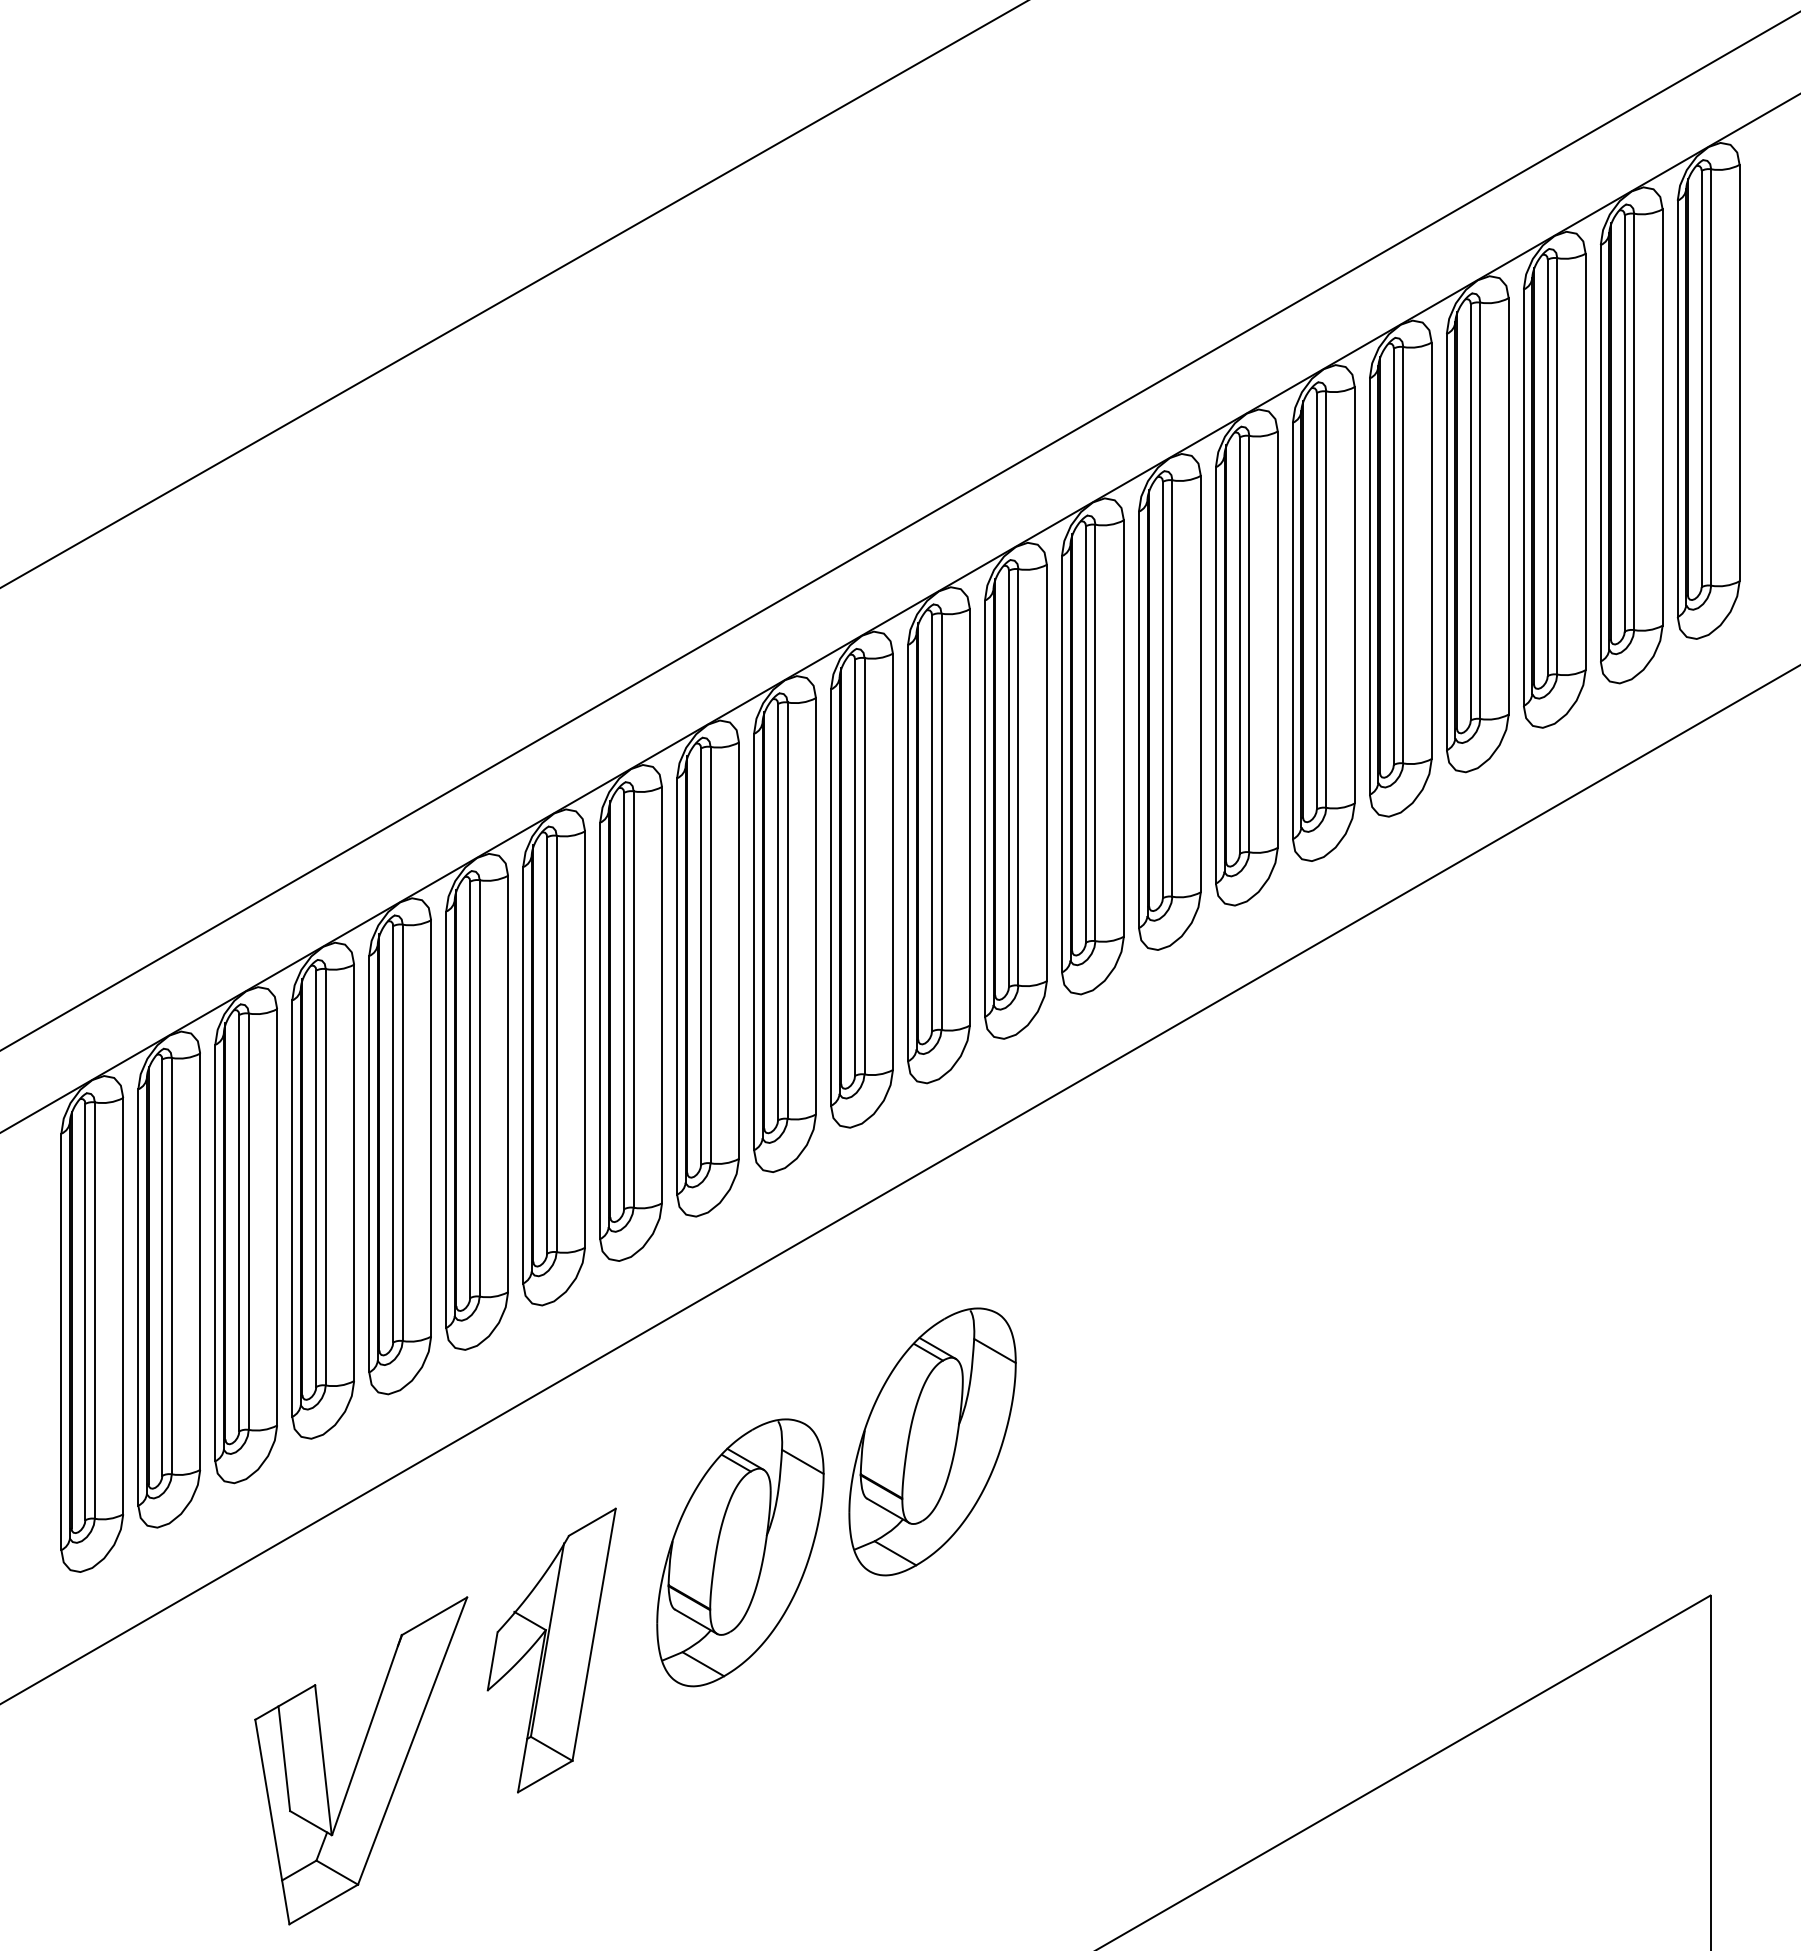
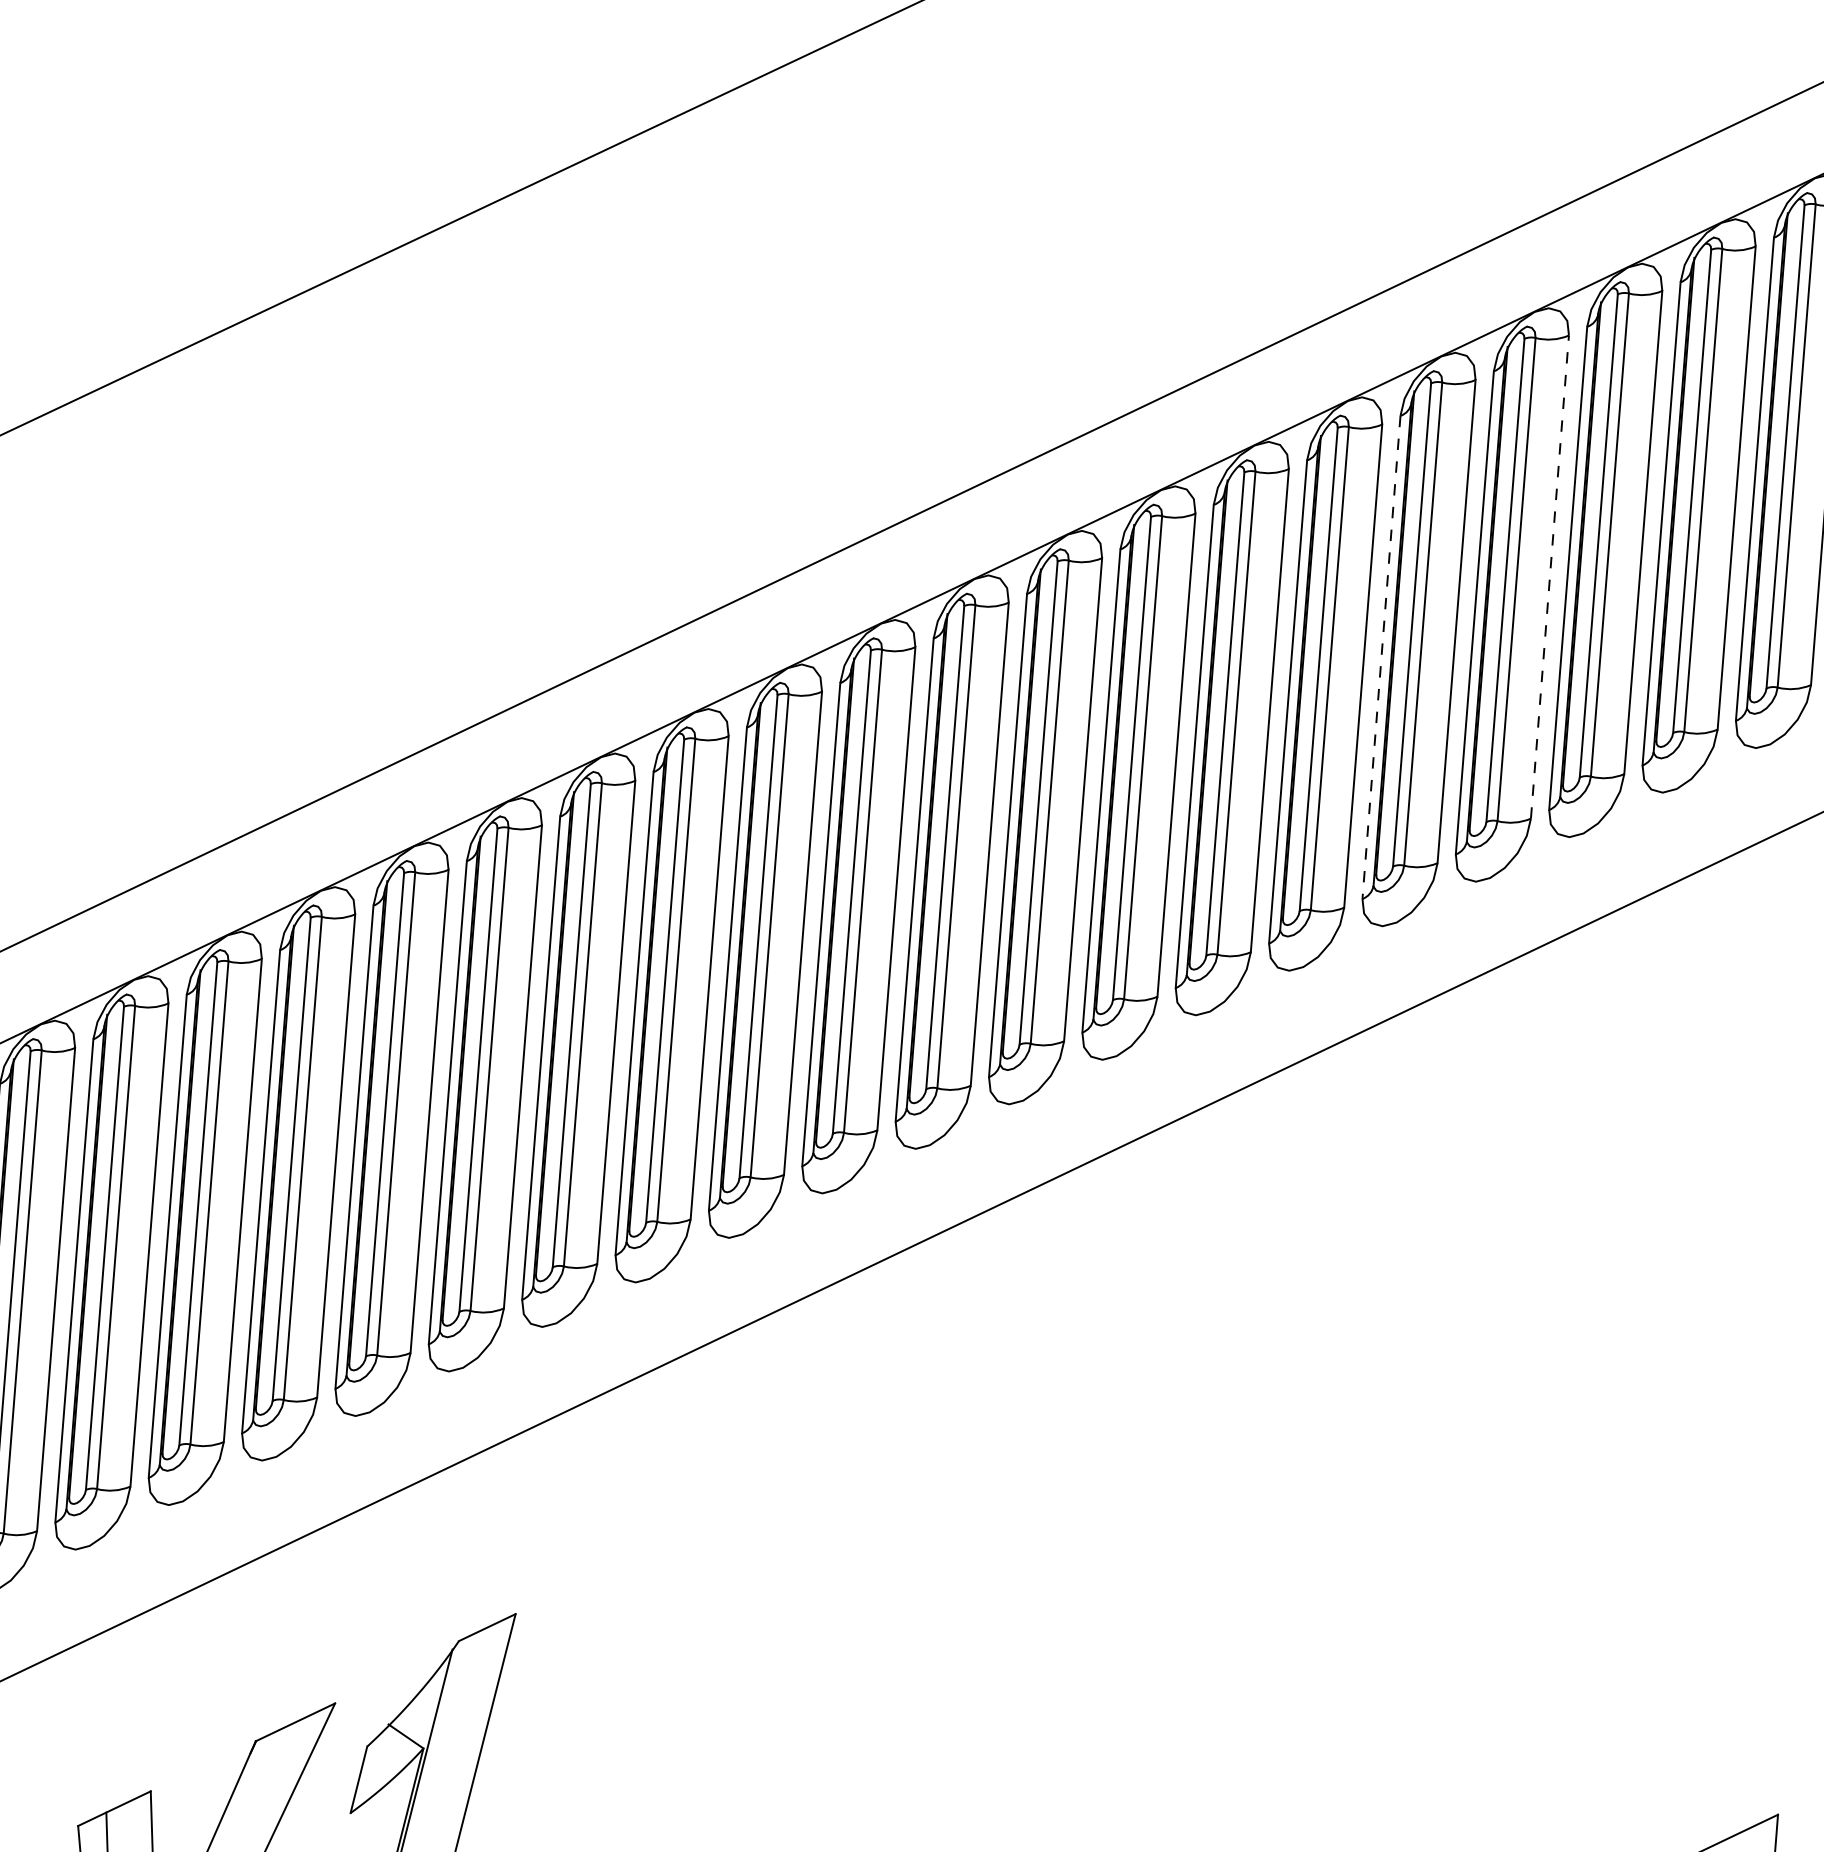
line: (1431, 550) -> (1549, 576), solid -> dashed
line: (1292, 631) -> (1381, 657), solid -> dashed
part: (932, 1441) -> (889, 1564), removed
part: (740, 1552) -> (656, 1676), removed

